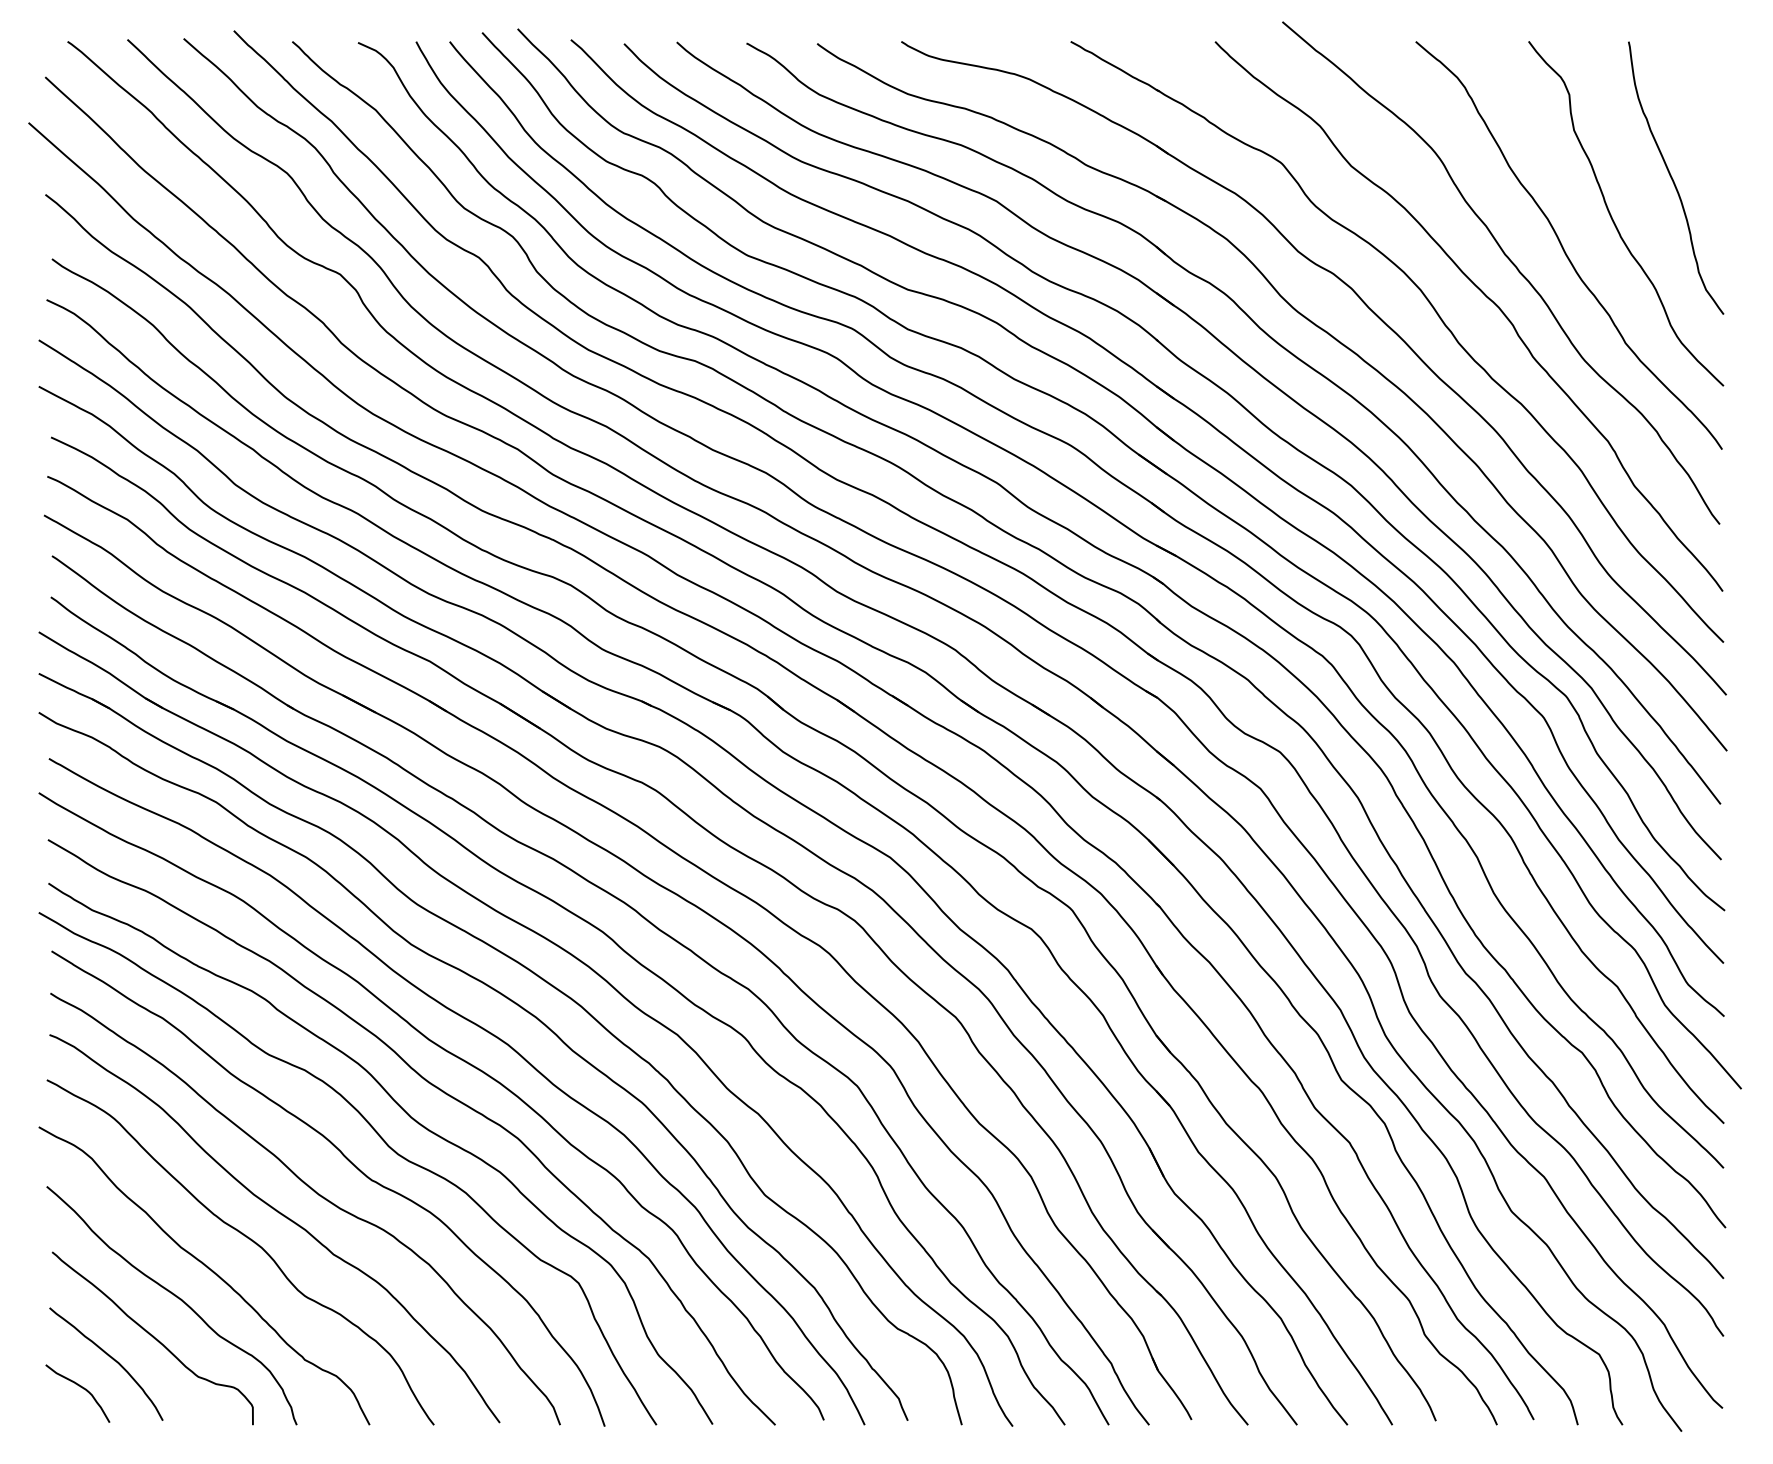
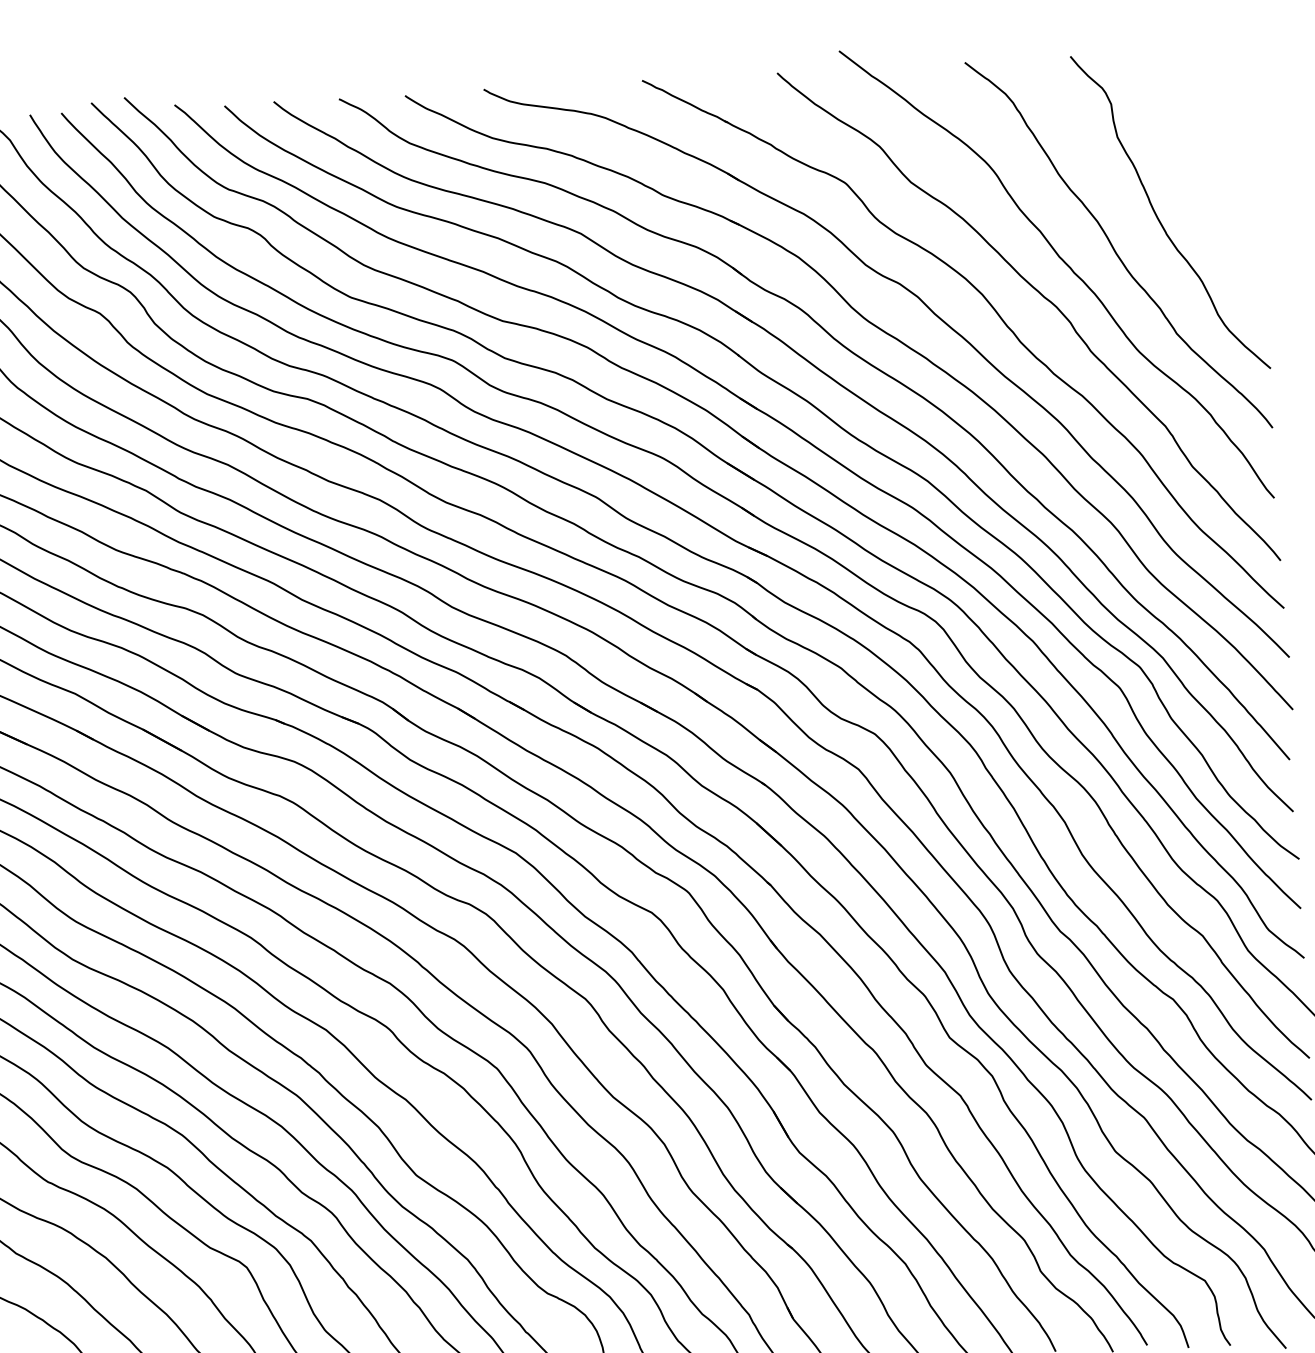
curve: (1673, 179) -> (1213, 178), removed

